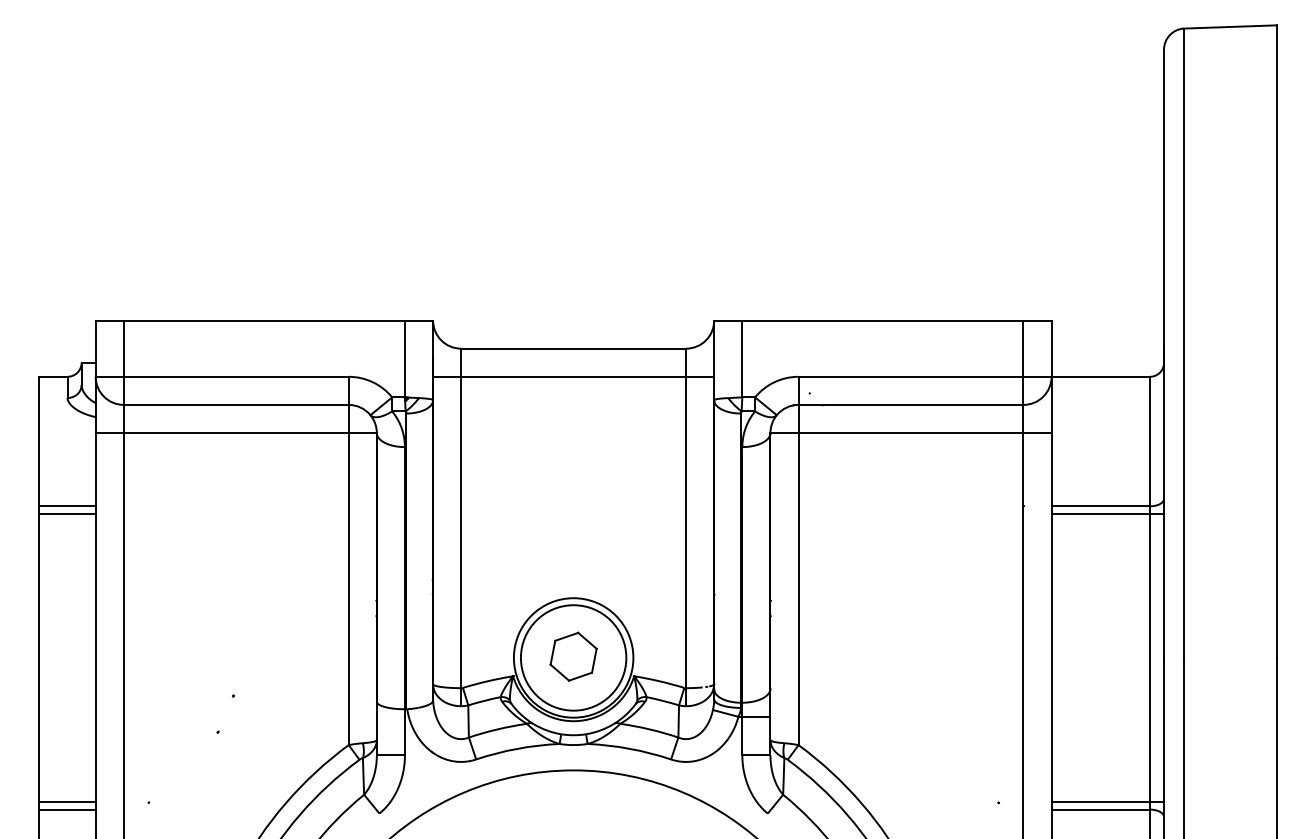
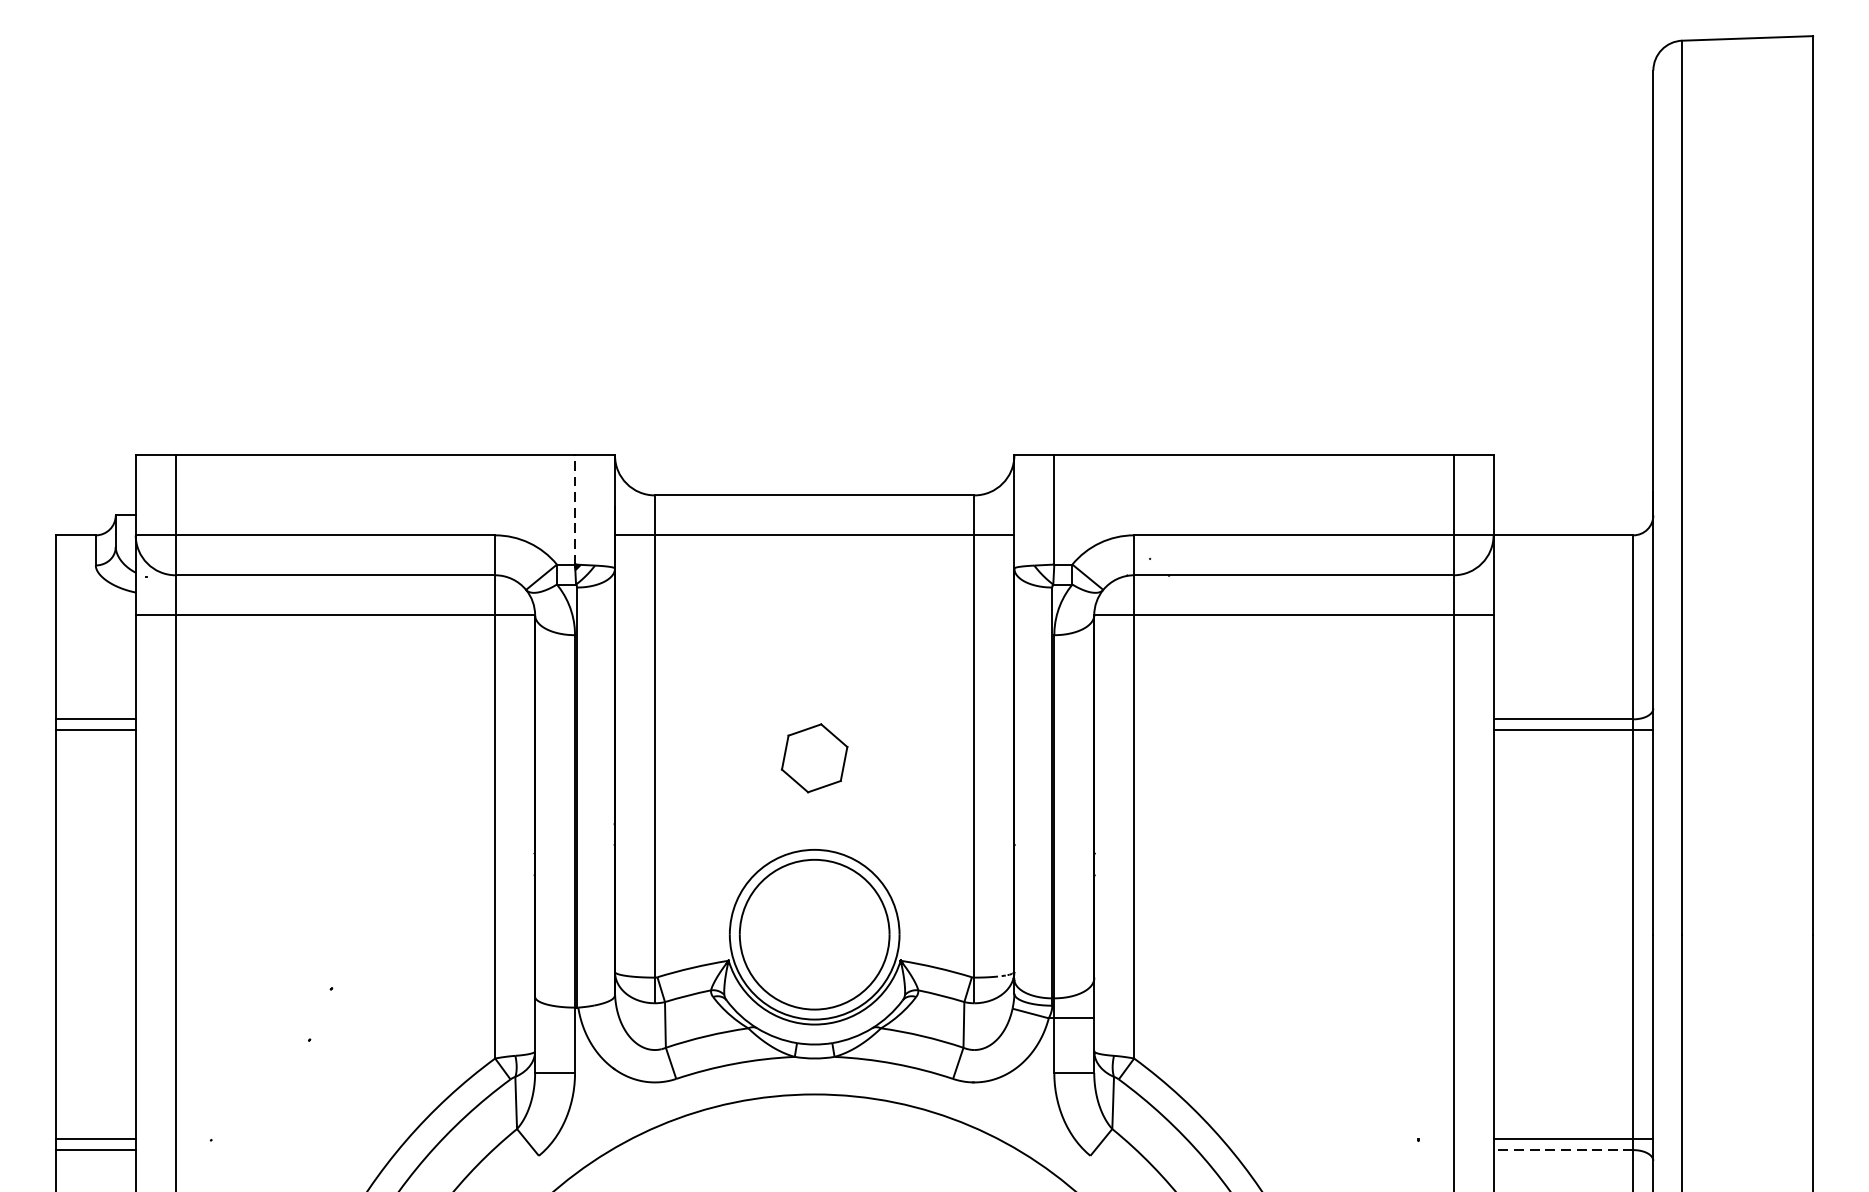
line: (404, 358) -> (574, 509), solid -> dashed
part: (573, 656) -> (814, 757), moved
line: (1100, 809) -> (1563, 1149), solid -> dashed

